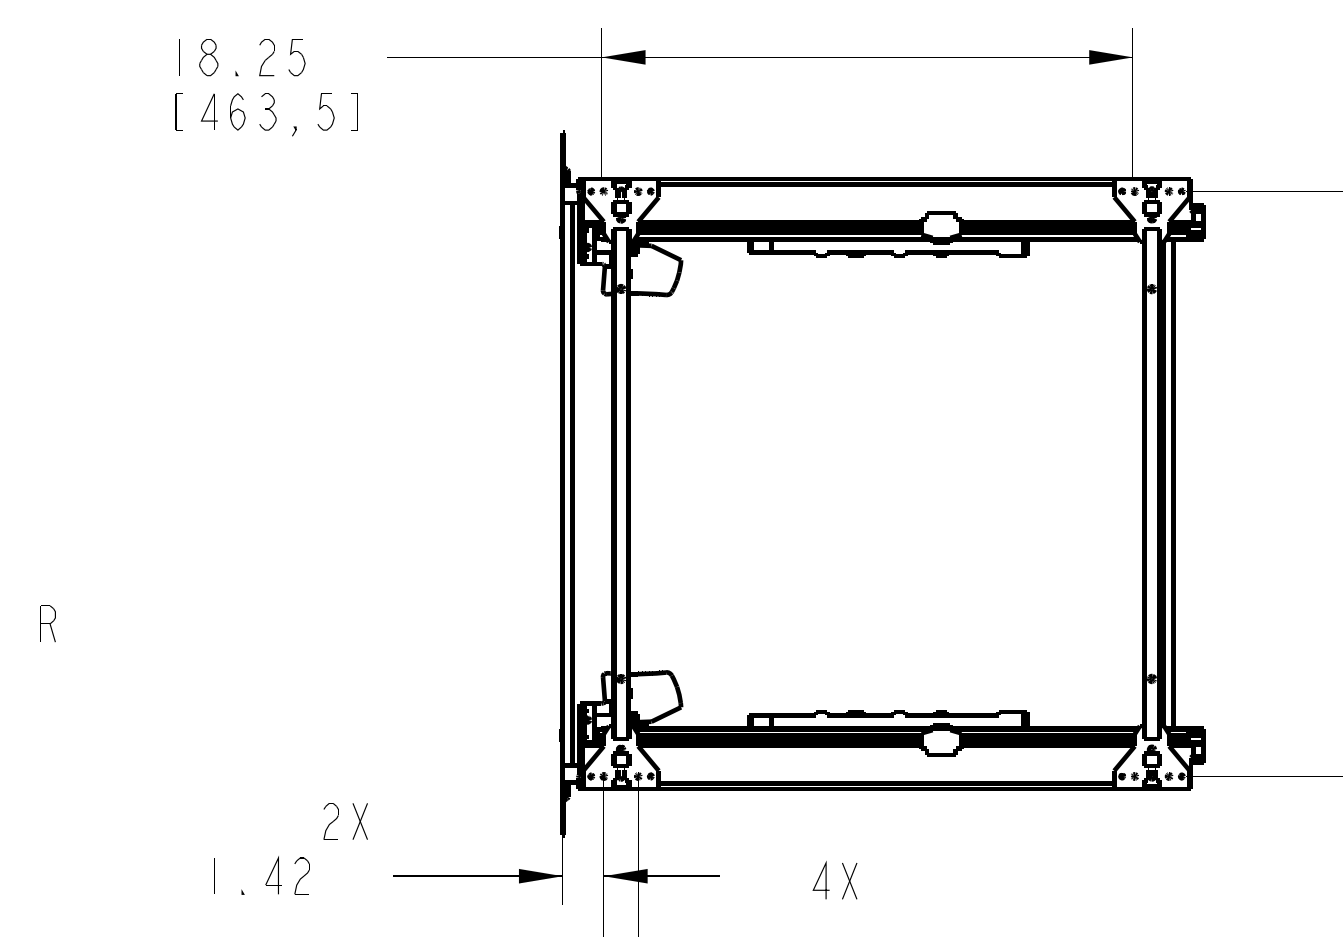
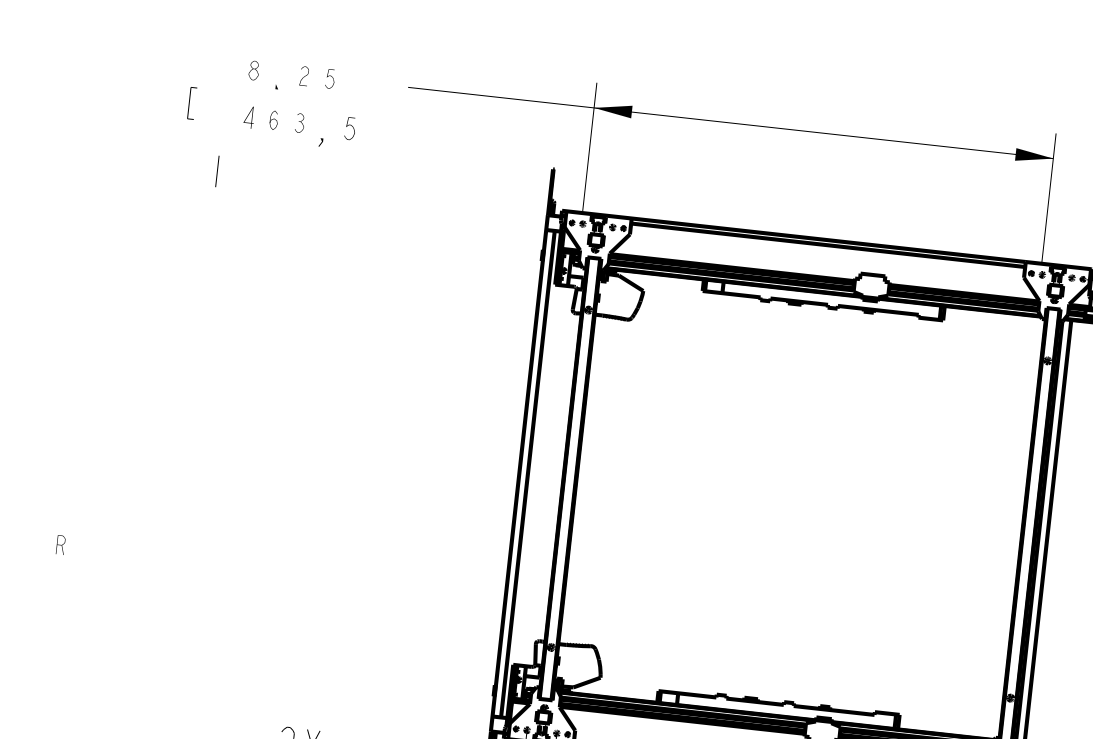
line: (179, 57) -> (217, 171), moved
part: (208, 57) -> (253, 70), size x0.6
part: (266, 57) -> (303, 75), size x0.6
part: (296, 57) -> (329, 78), size x0.6
part: (178, 111) -> (191, 102), moved
part: (208, 111) -> (248, 117), size x0.7
part: (237, 111) -> (273, 119), size x0.6
part: (267, 111) -> (299, 122), size x0.6
part: (325, 111) -> (349, 128), size x0.7
part: (354, 111) -> (374, 131), removed
part: (47, 623) -> (60, 544), size x0.6

